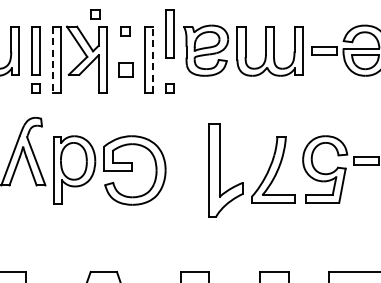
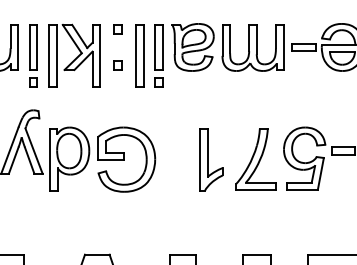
part: (95, 14) -> (89, 13), removed
part: (169, 33) -> (158, 47), moved
line: (153, 59) -> (143, 55), dashed -> solid
line: (52, 60) -> (49, 56), dashed -> solid
part: (125, 70) -> (117, 65), size x0.62
part: (225, 170) -> (211, 159), size x0.71

